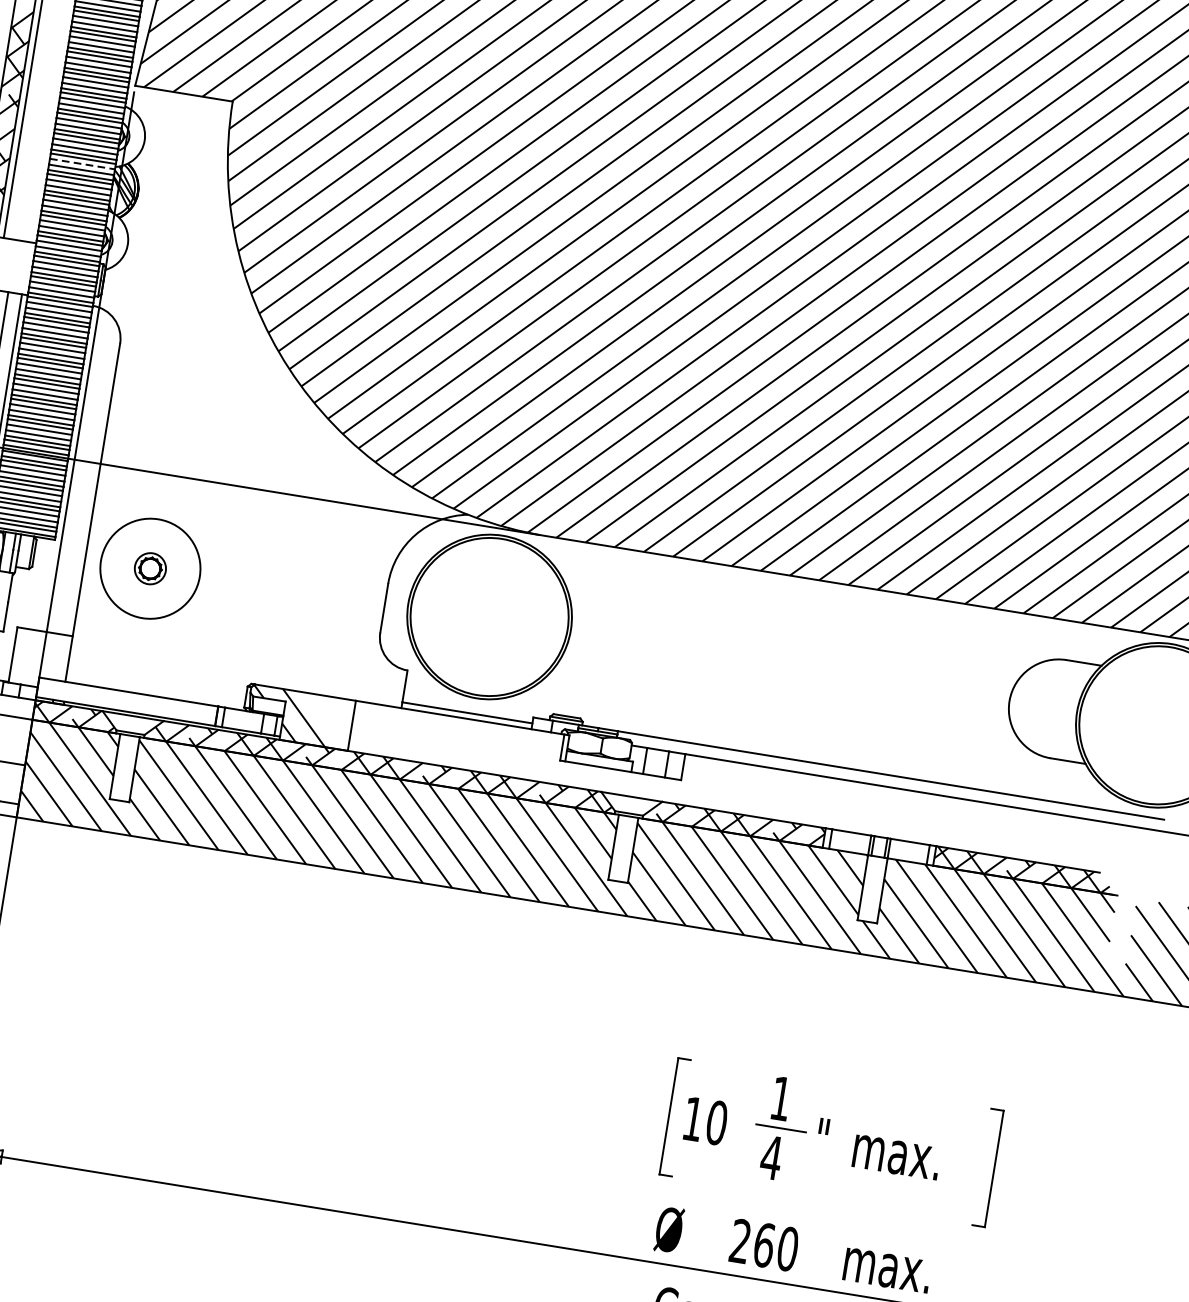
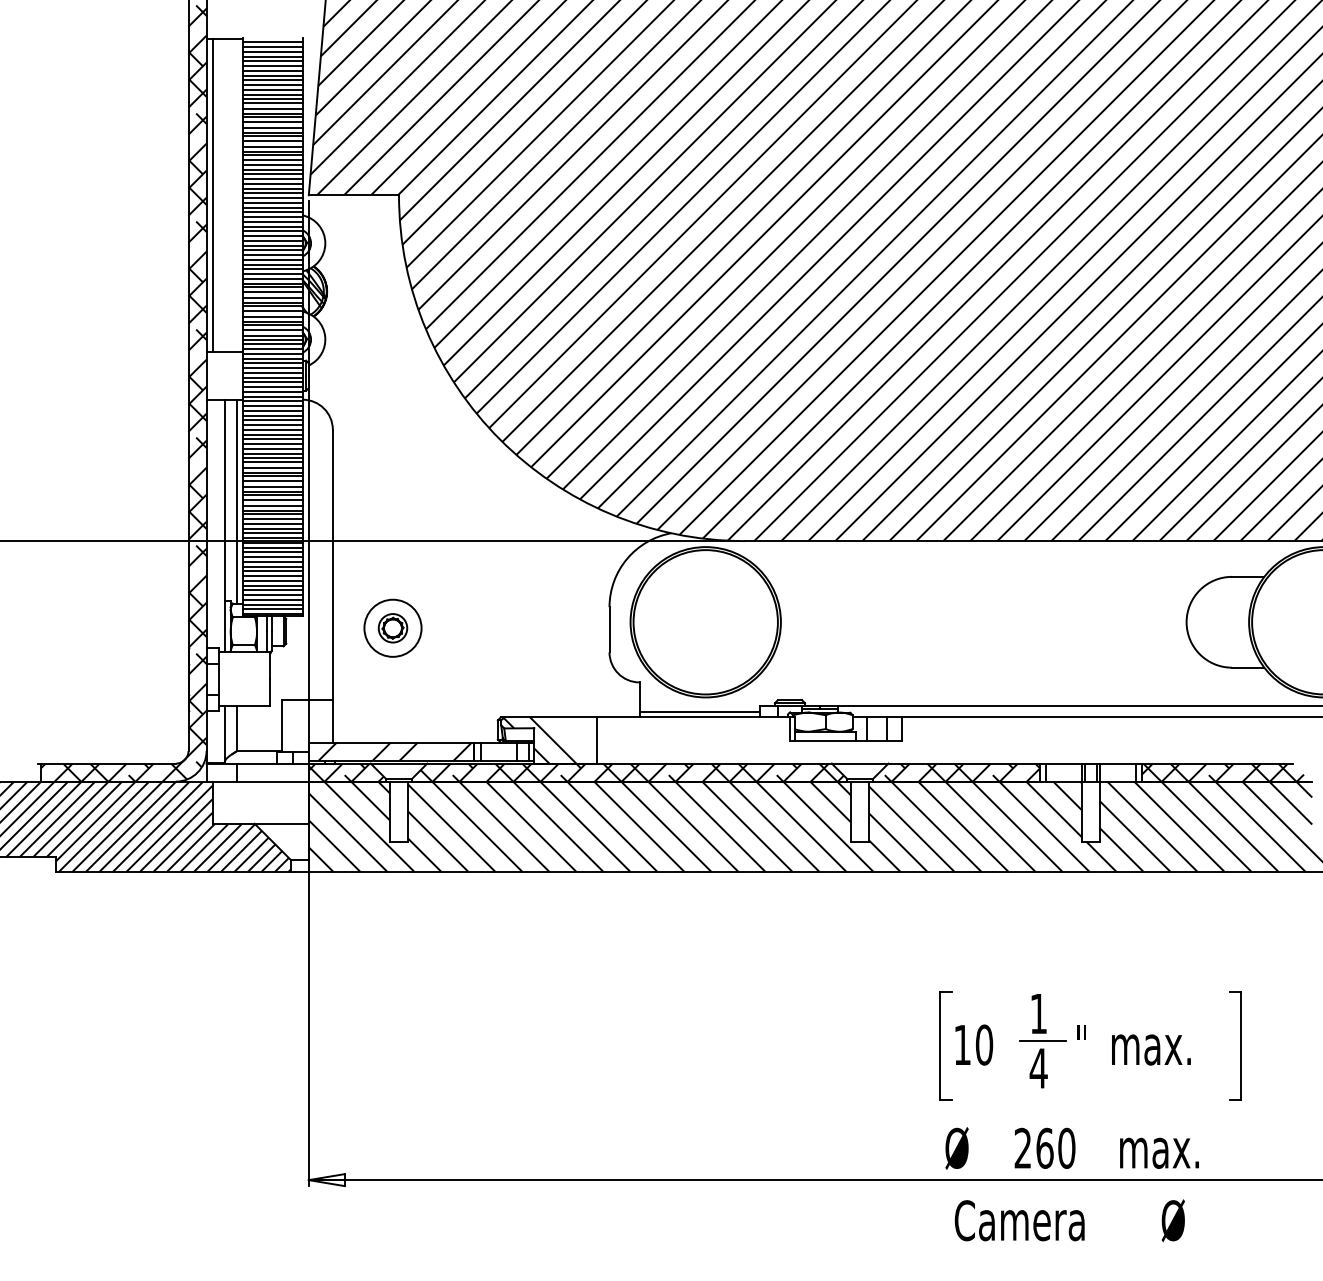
line: (83, 164) -> (273, 273), dashed -> solid
circle: (150, 567) -> (392, 627), size x0.62
hatch: (125, 701) -> (389, 751), added

